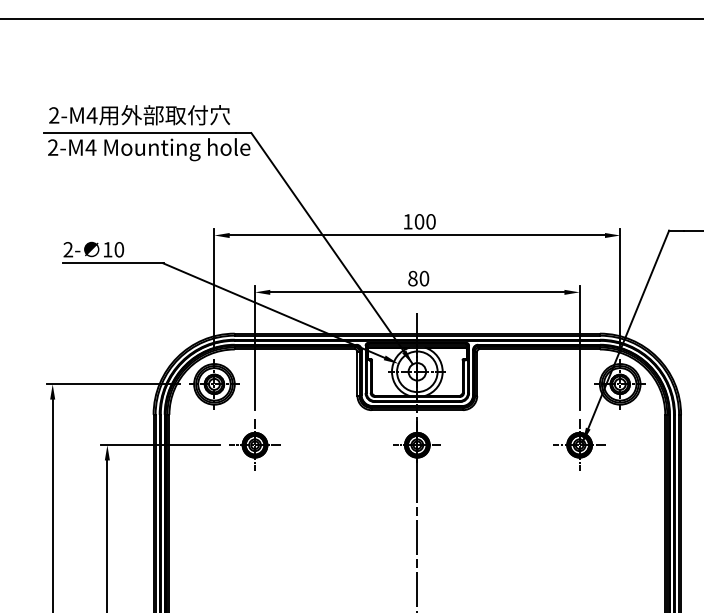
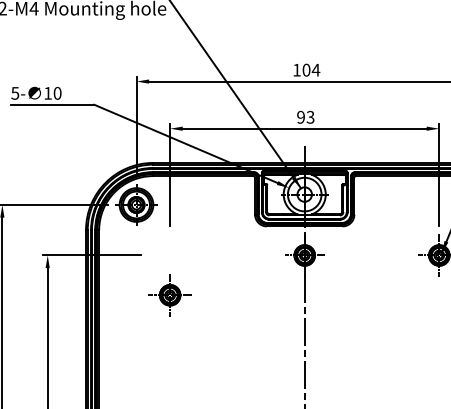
text: (430, 221) -> (315, 69), 100 -> 104
text: (68, 249) -> (15, 93), 2- -> 5-
text: (418, 278) -> (305, 117), 80 -> 93
part: (254, 444) -> (169, 294), moved

